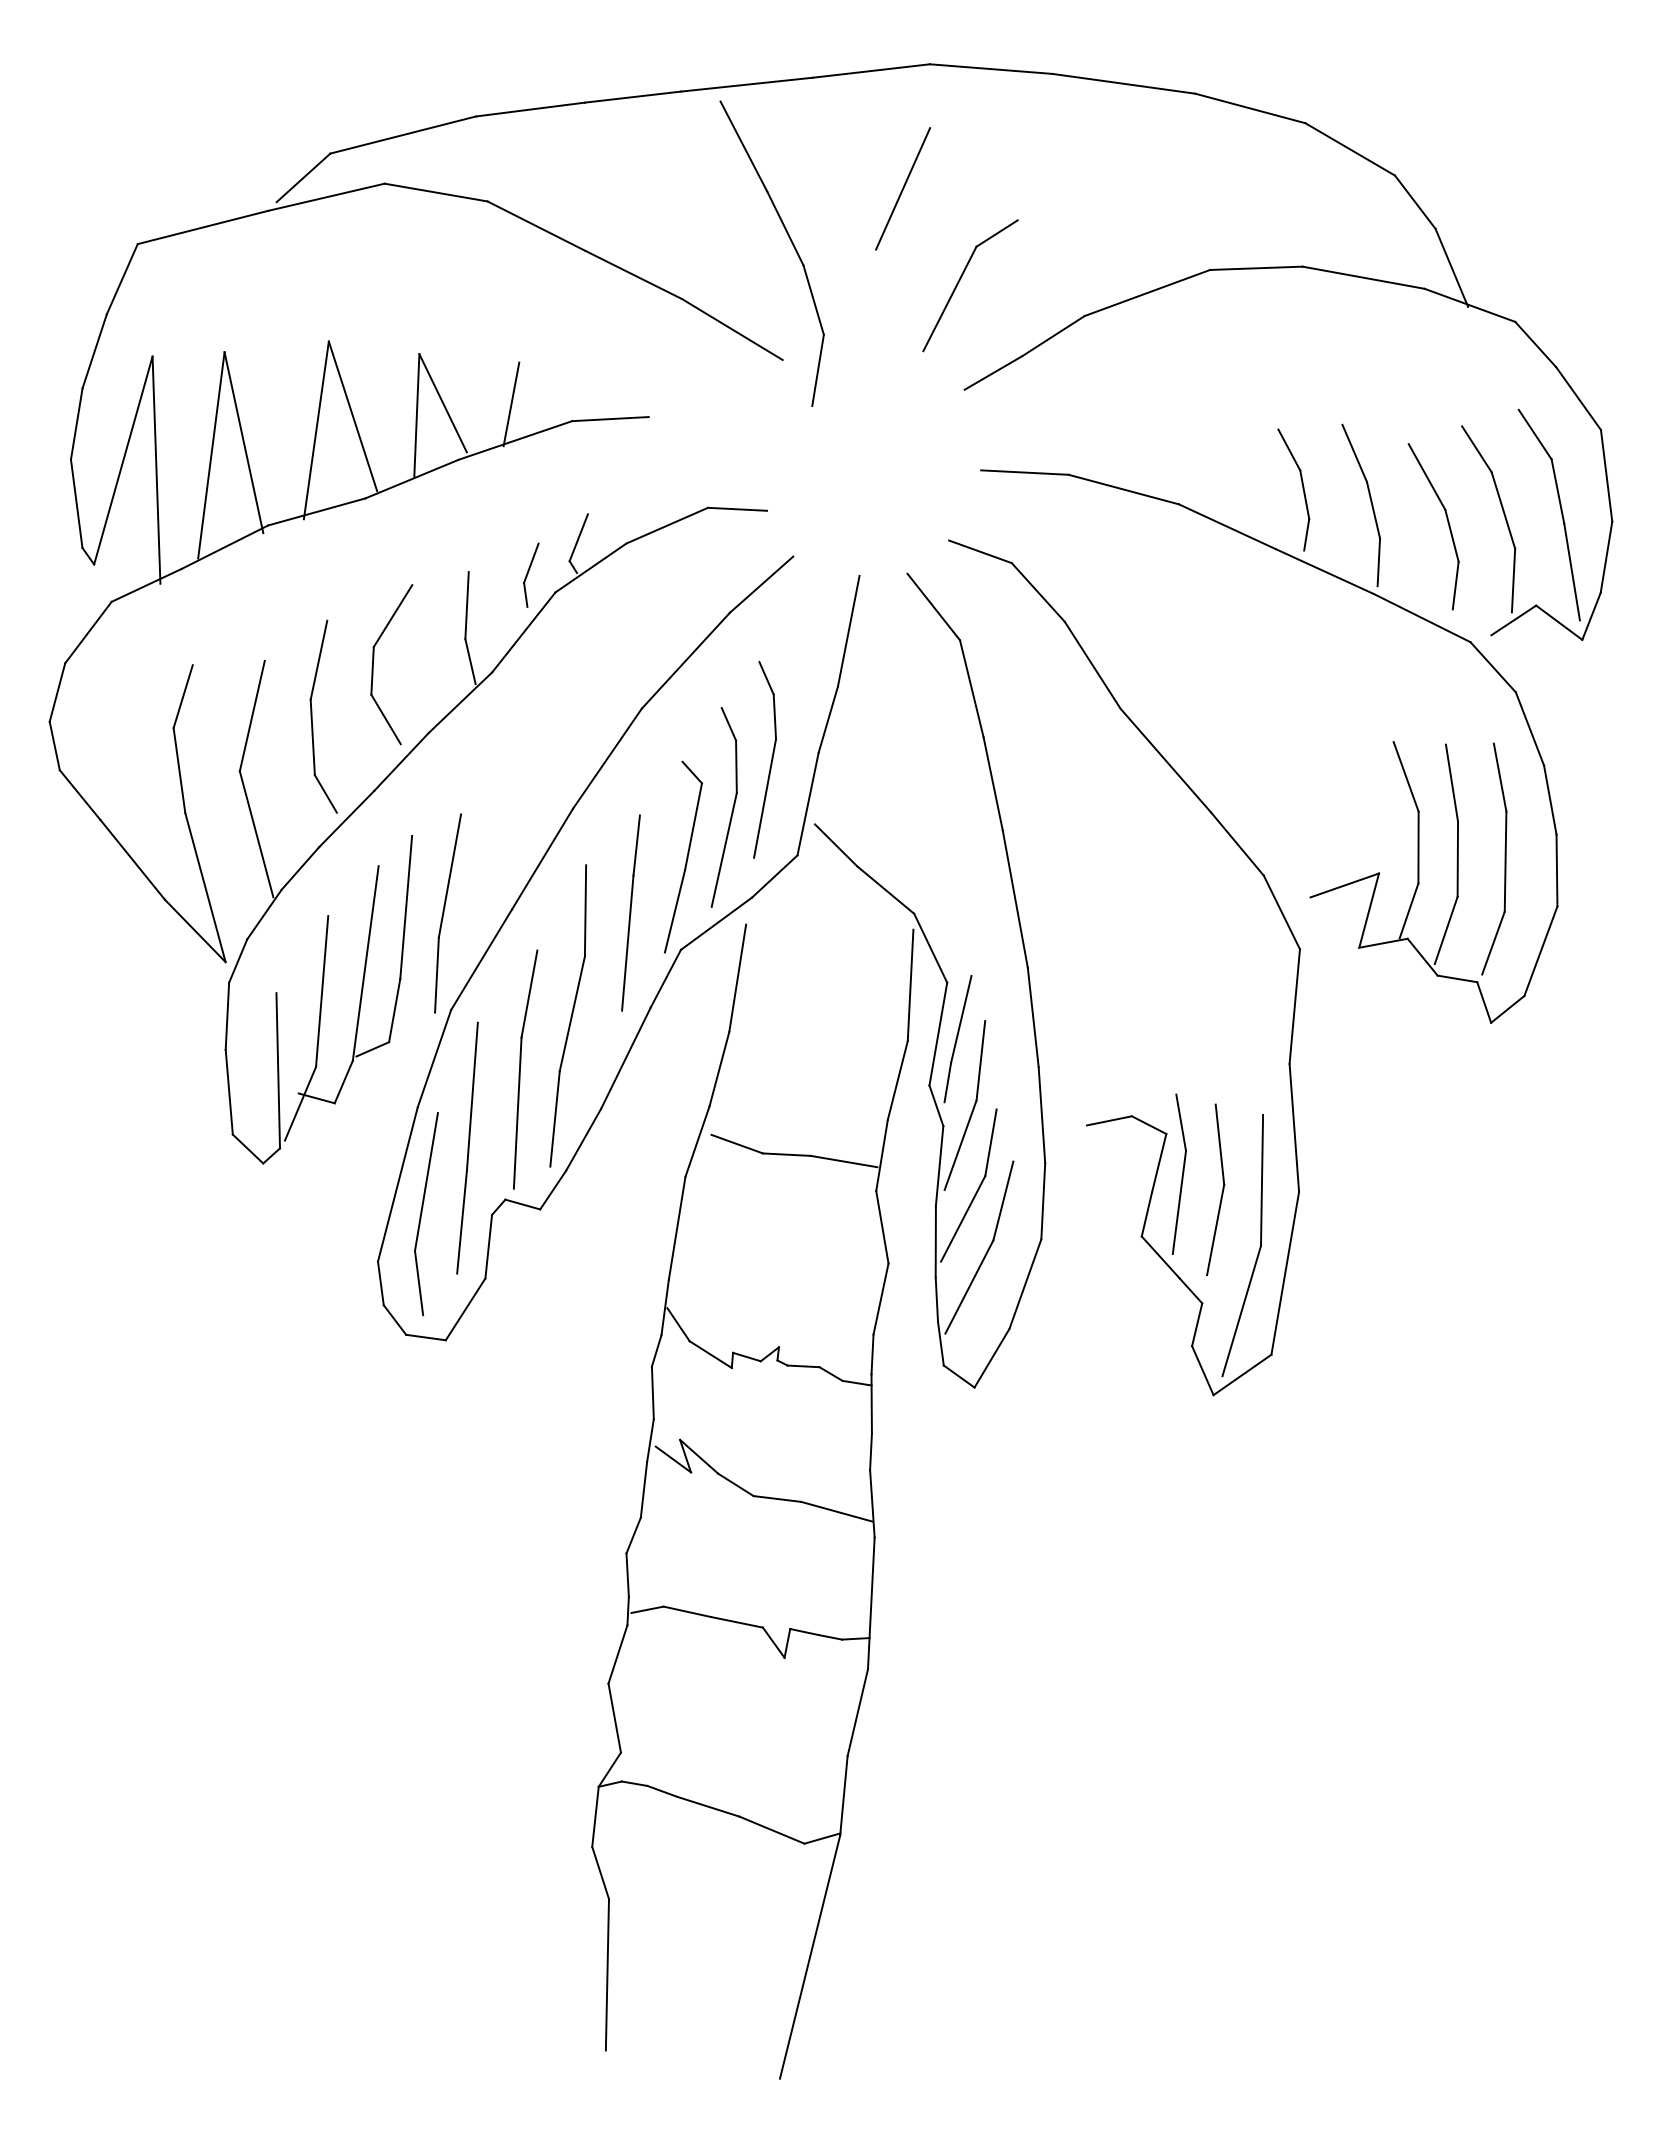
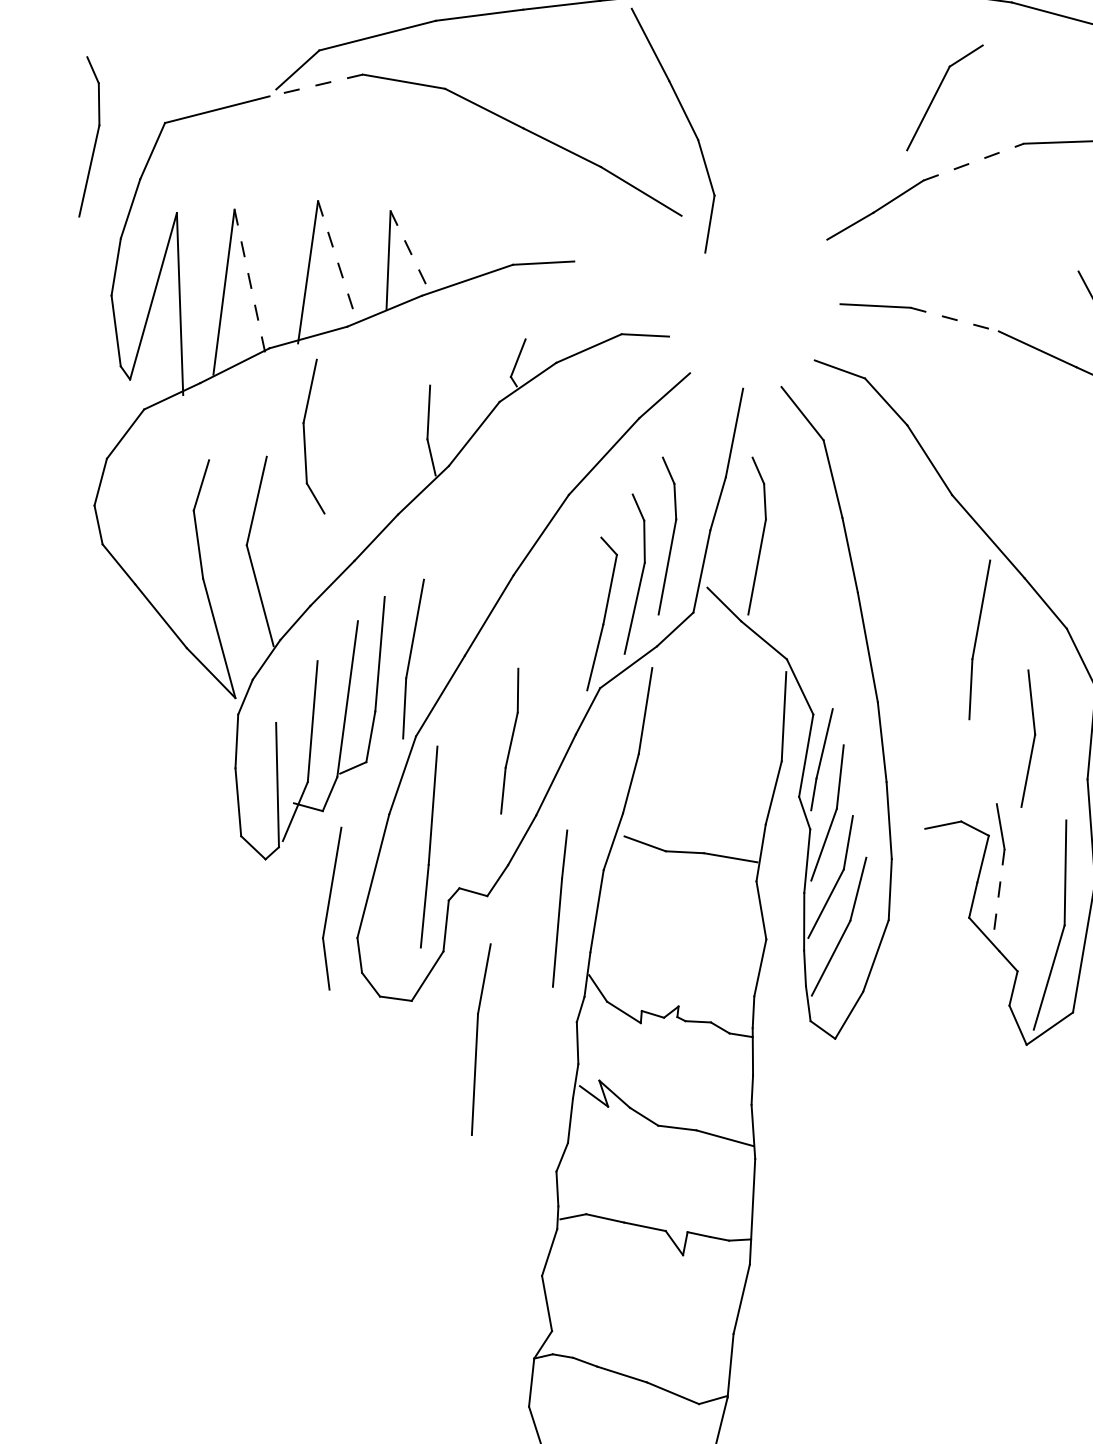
line: (903, 188) -> (778, 78), removed
line: (326, 197) -> (316, 85), solid -> dashed
part: (50, 265) -> (95, 140), added
part: (960, 280) -> (936, 93), moved
line: (1147, 293) -> (973, 162), solid -> dashed
line: (443, 403) -> (409, 250), solid -> dashed
line: (511, 404) -> (464, 251), removed
line: (352, 416) -> (337, 261), solid -> dashed
line: (244, 443) -> (250, 282), solid -> dashed
line: (1124, 489) -> (955, 319), solid -> dashed
part: (531, 574) -> (480, 387), removed
part: (374, 659) -> (354, 455), removed
part: (312, 716) -> (304, 436), moved
part: (882, 762) -> (761, 538), added
part: (1154, 889) -> (979, 639), added
part: (630, 912) -> (559, 908), moved
part: (567, 1015) -> (509, 740), size x0.6
part: (525, 1069) -> (481, 1039), moved
part: (1221, 1192) -> (1033, 740), moved
line: (1179, 1202) -> (999, 890), solid -> dashed
part: (426, 1214) -> (332, 908), moved

